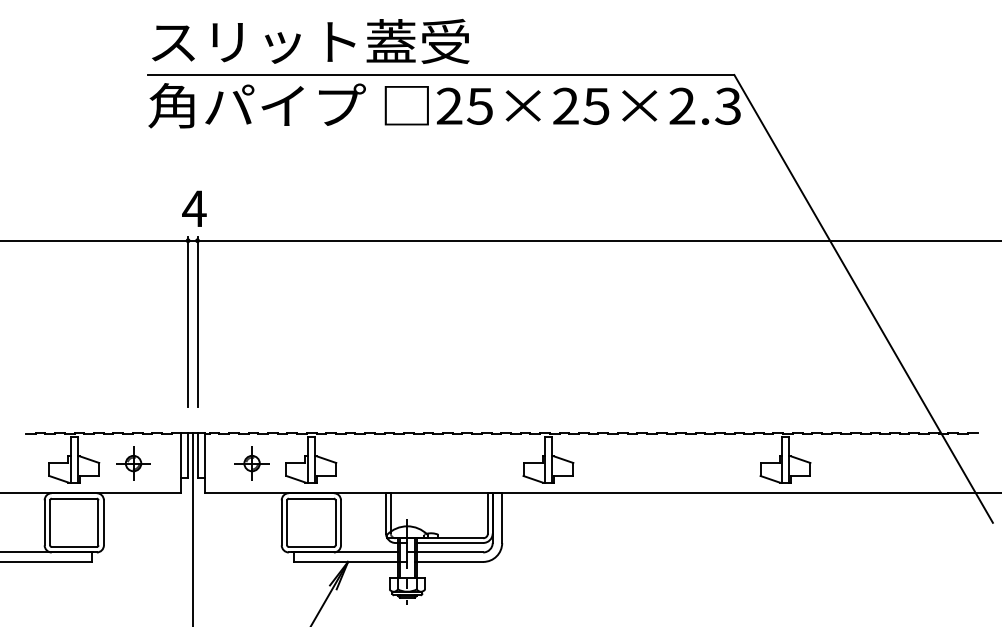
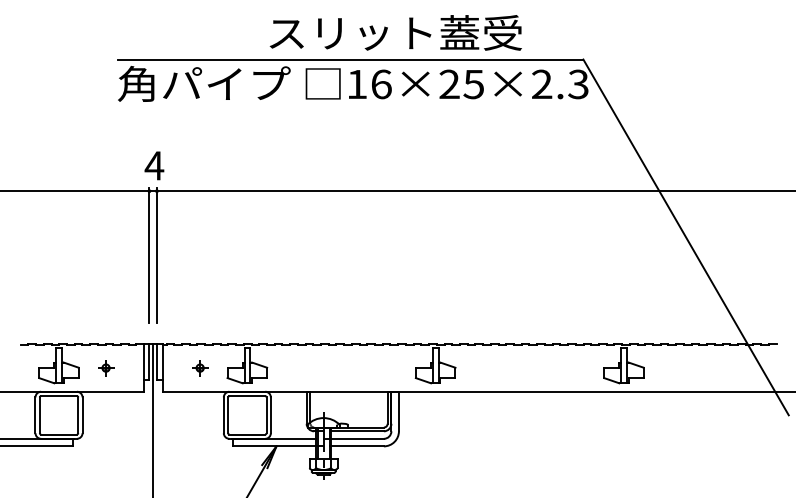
text: (310, 40) -> (395, 32), moved
text: (465, 106) -> (369, 84), 25×25×2.3 -> 16×25×2.3
part: (132, 462) -> (105, 367), size x0.6
part: (251, 462) -> (199, 367), size x0.6

